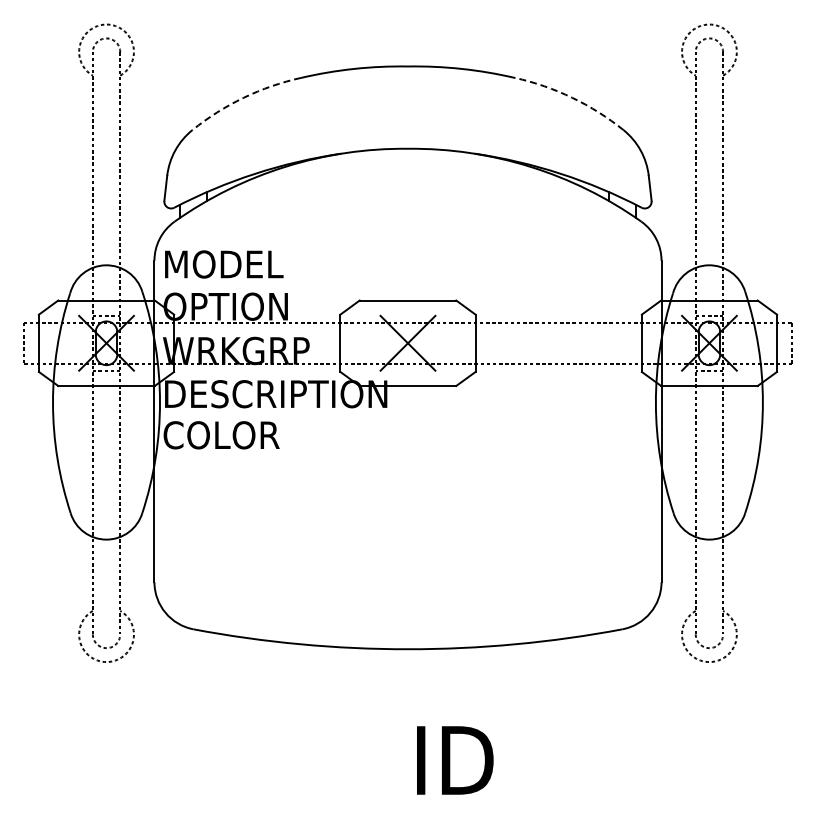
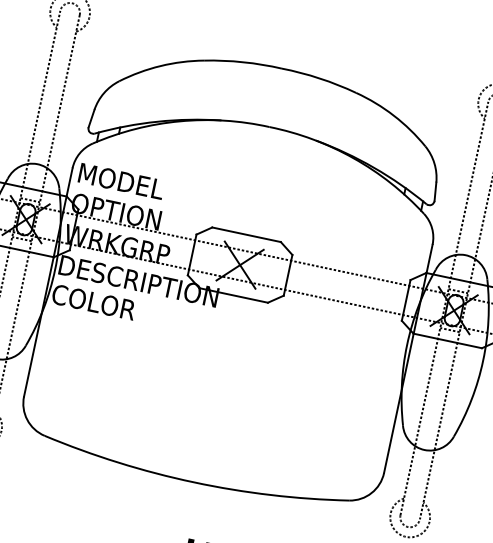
arc: (243, 97) -> (160, 65), dashed -> solid
arc: (572, 97) -> (394, 115), dashed -> solid

